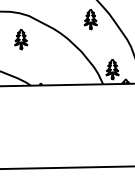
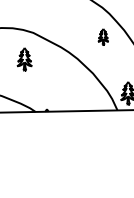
part: (90, 19) -> (103, 36), size x0.7

